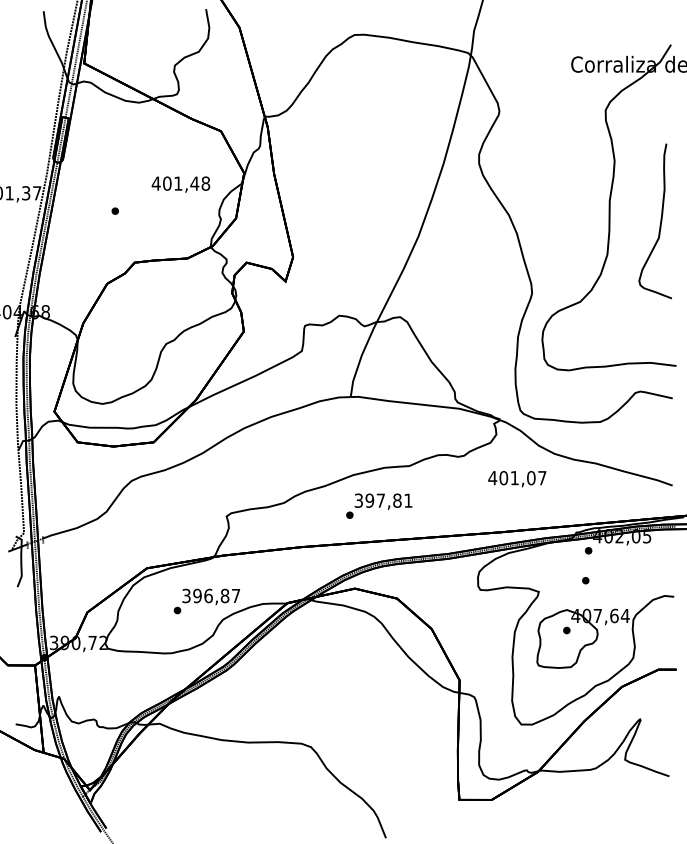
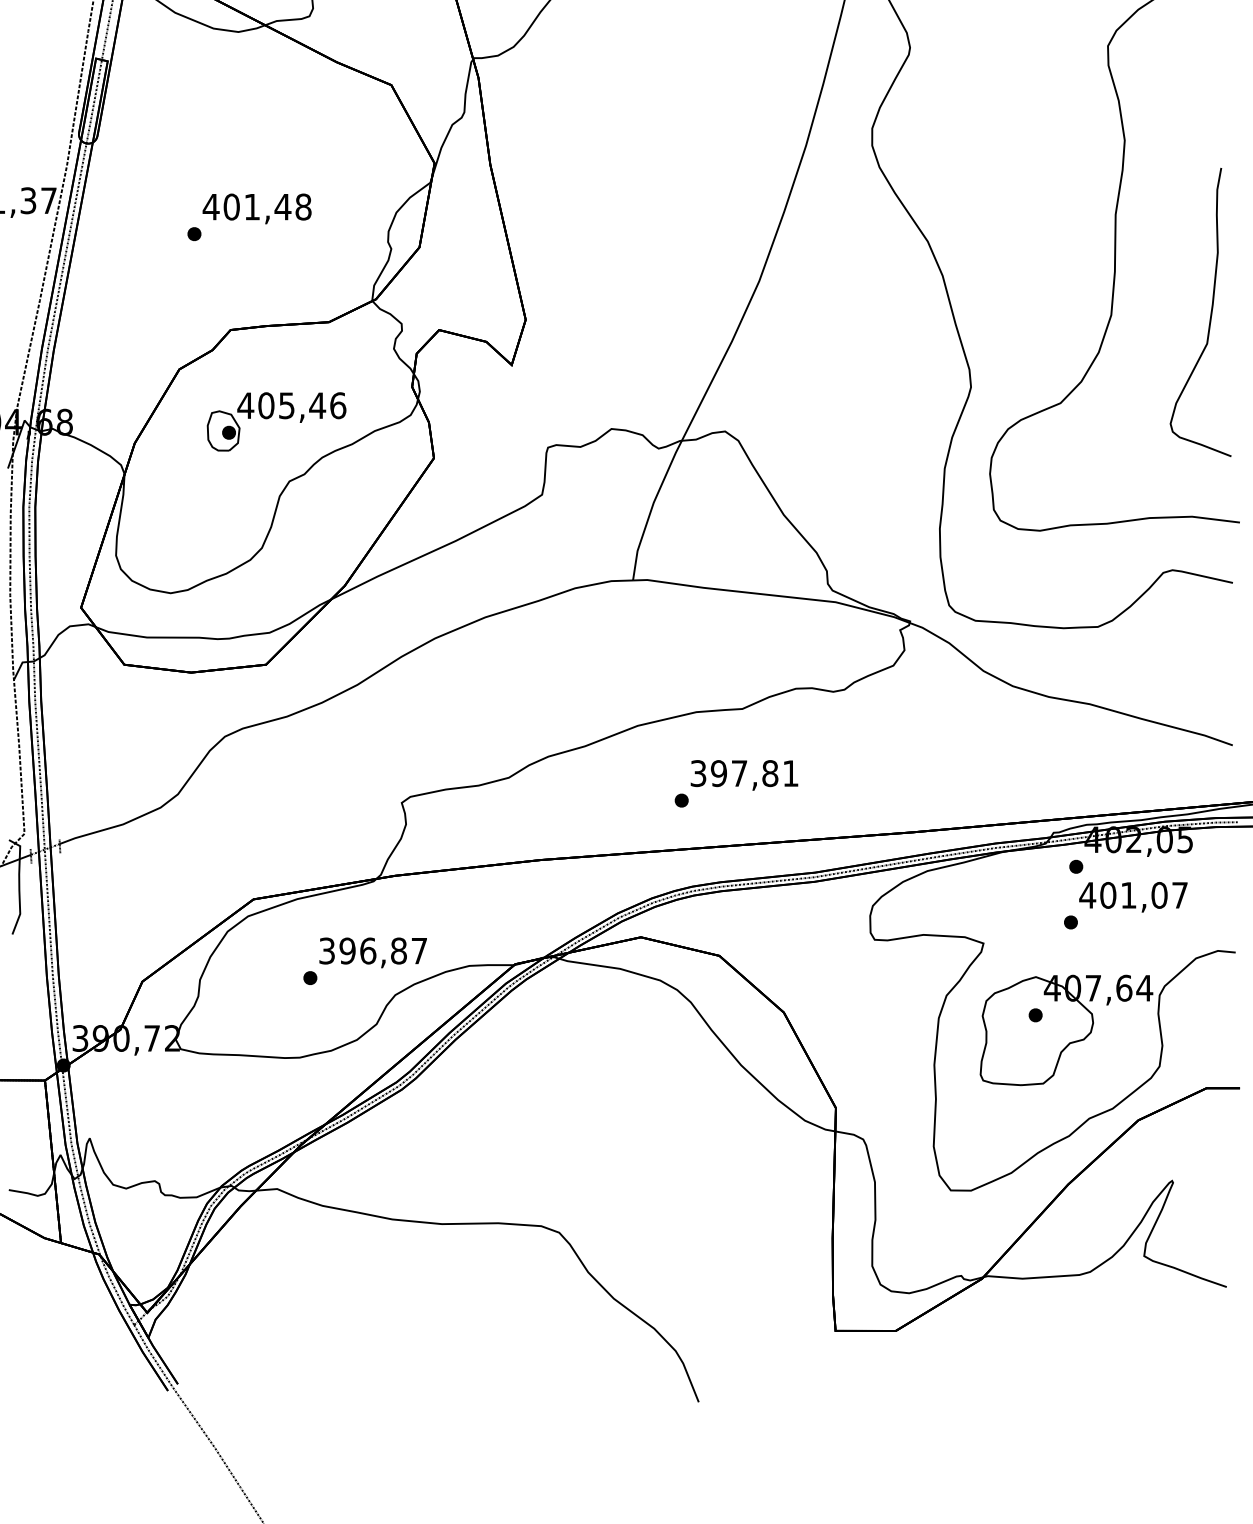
text: (180, 184) -> (256, 208), moved
curve: (659, 224) -> (1208, 318), moved
part: (158, 312) -> (274, 422), added
text: (517, 479) -> (1133, 897), moved
text: (379, 505) -> (736, 782), moved

